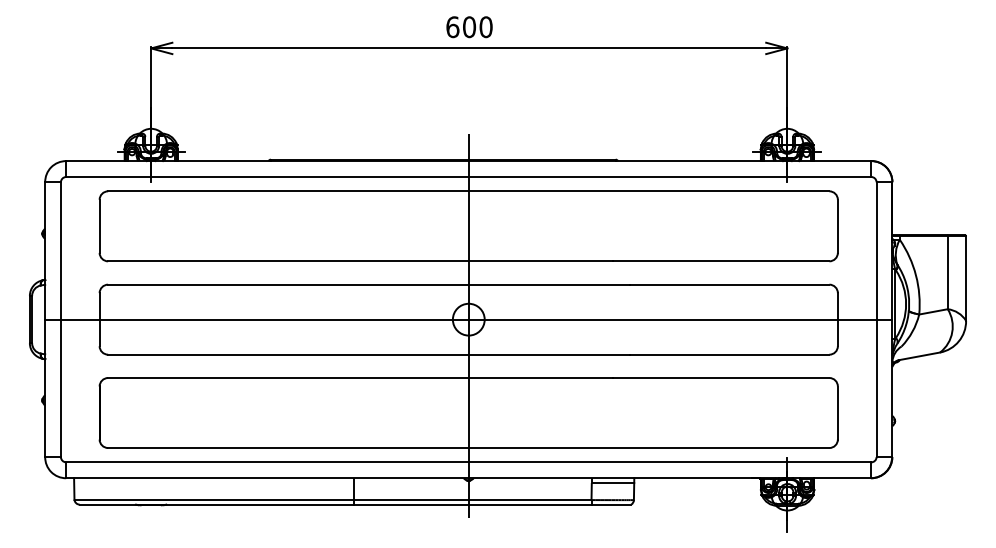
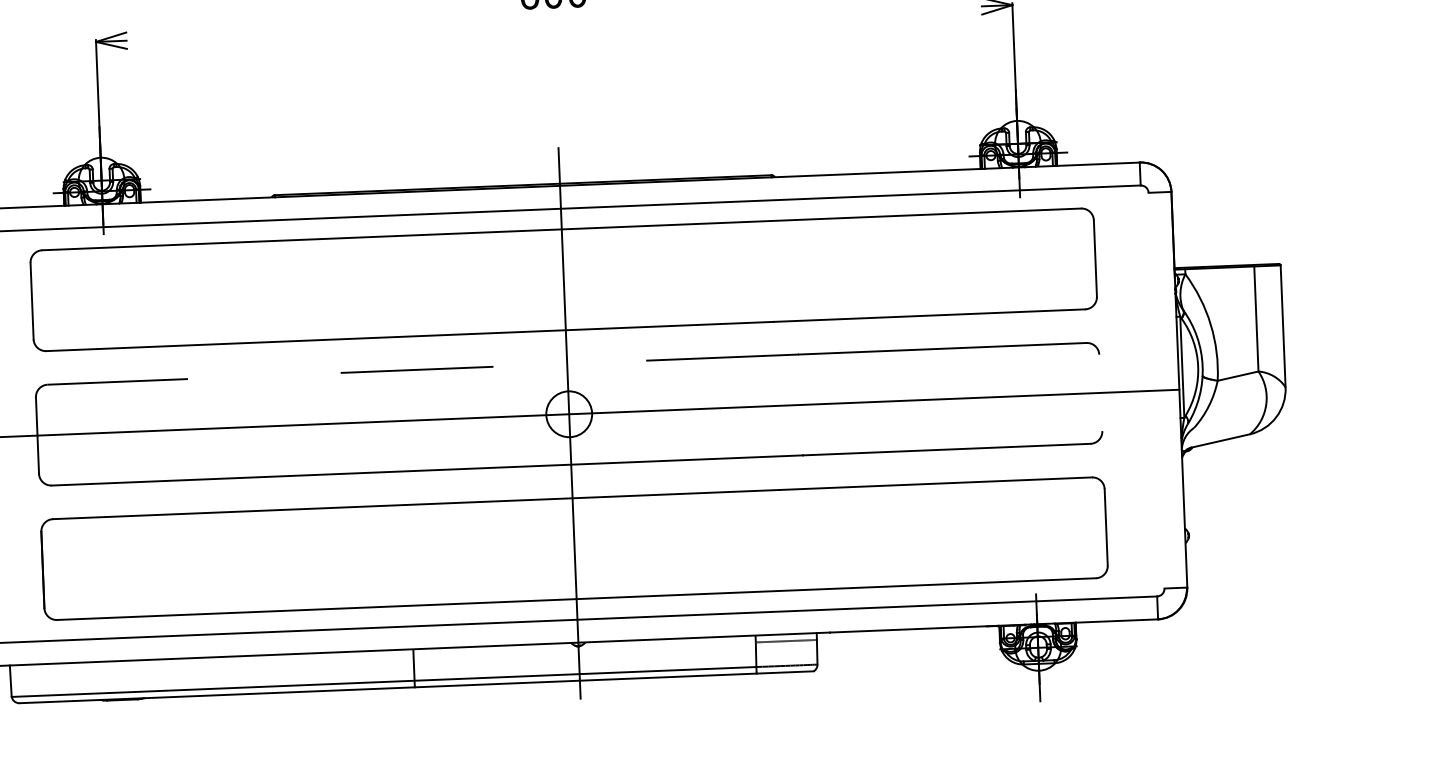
line: (469, 48) -> (554, 23), removed
line: (368, 284) -> (422, 369), solid -> dashed
line: (837, 319) -> (1100, 392), removed
line: (876, 319) -> (1156, 390), removed

